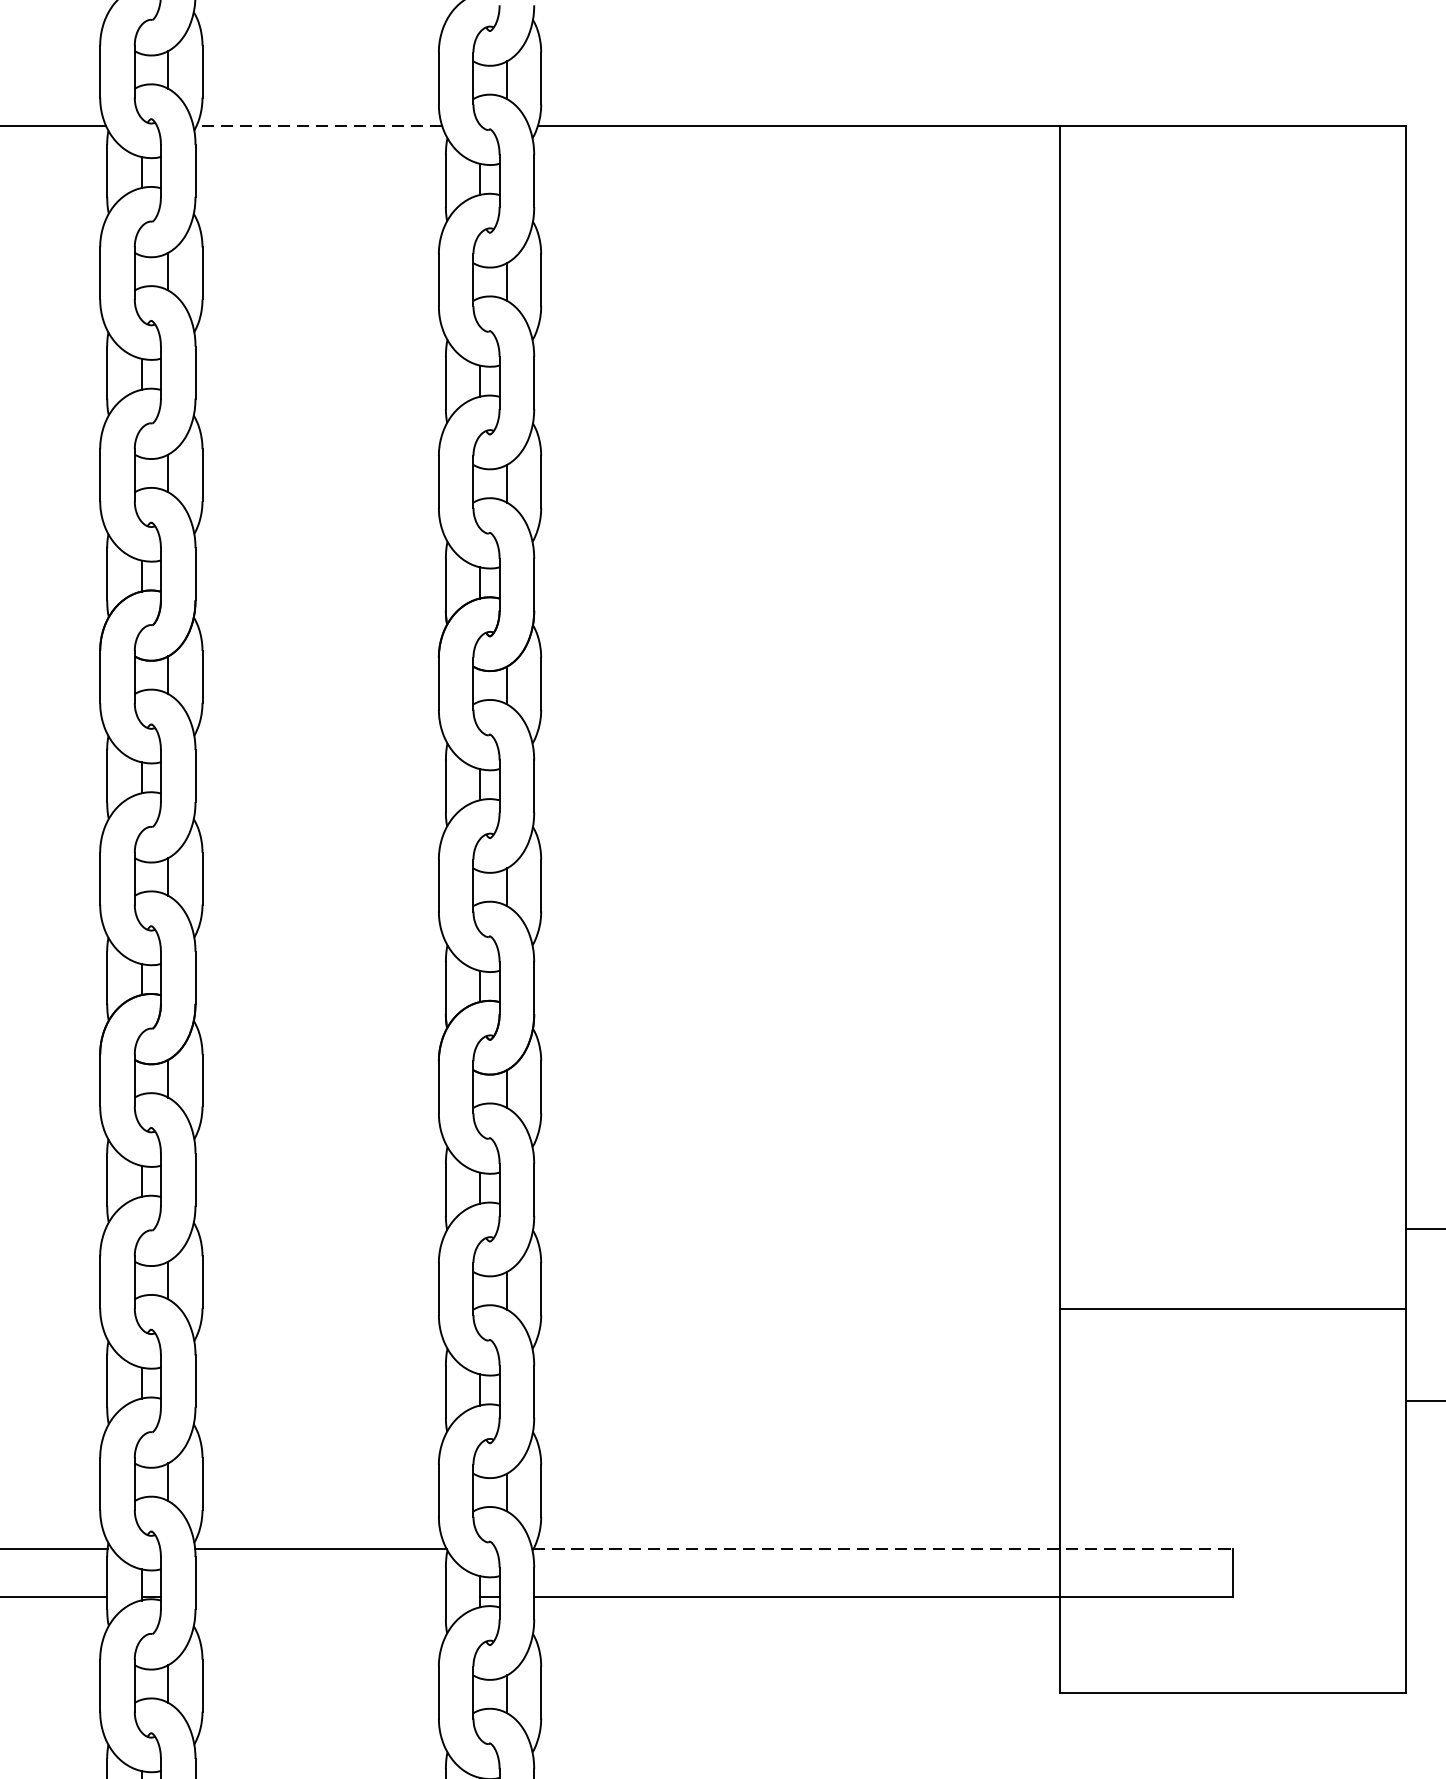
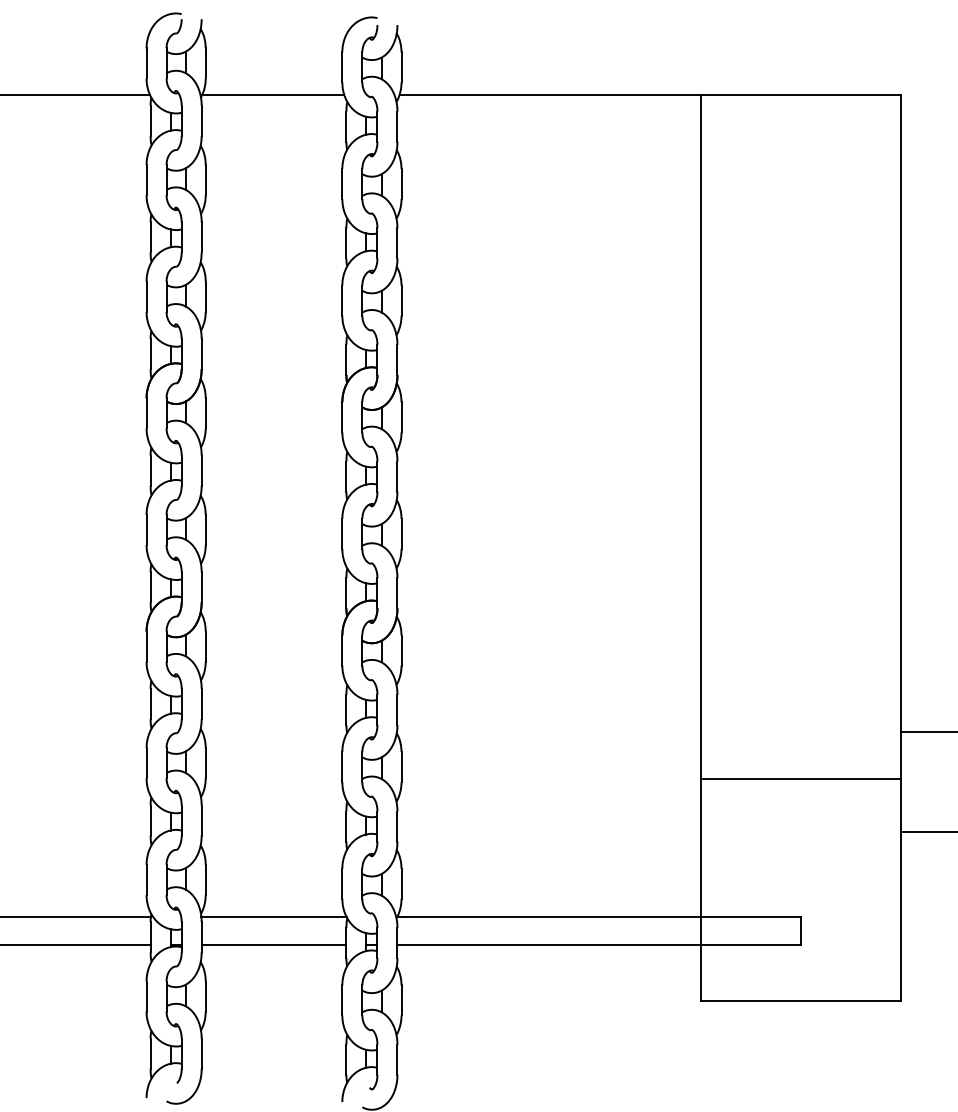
line: (318, 125) -> (272, 94), dashed -> solid
line: (883, 1549) -> (599, 917), dashed -> solid
line: (319, 1597) -> (273, 945), added

